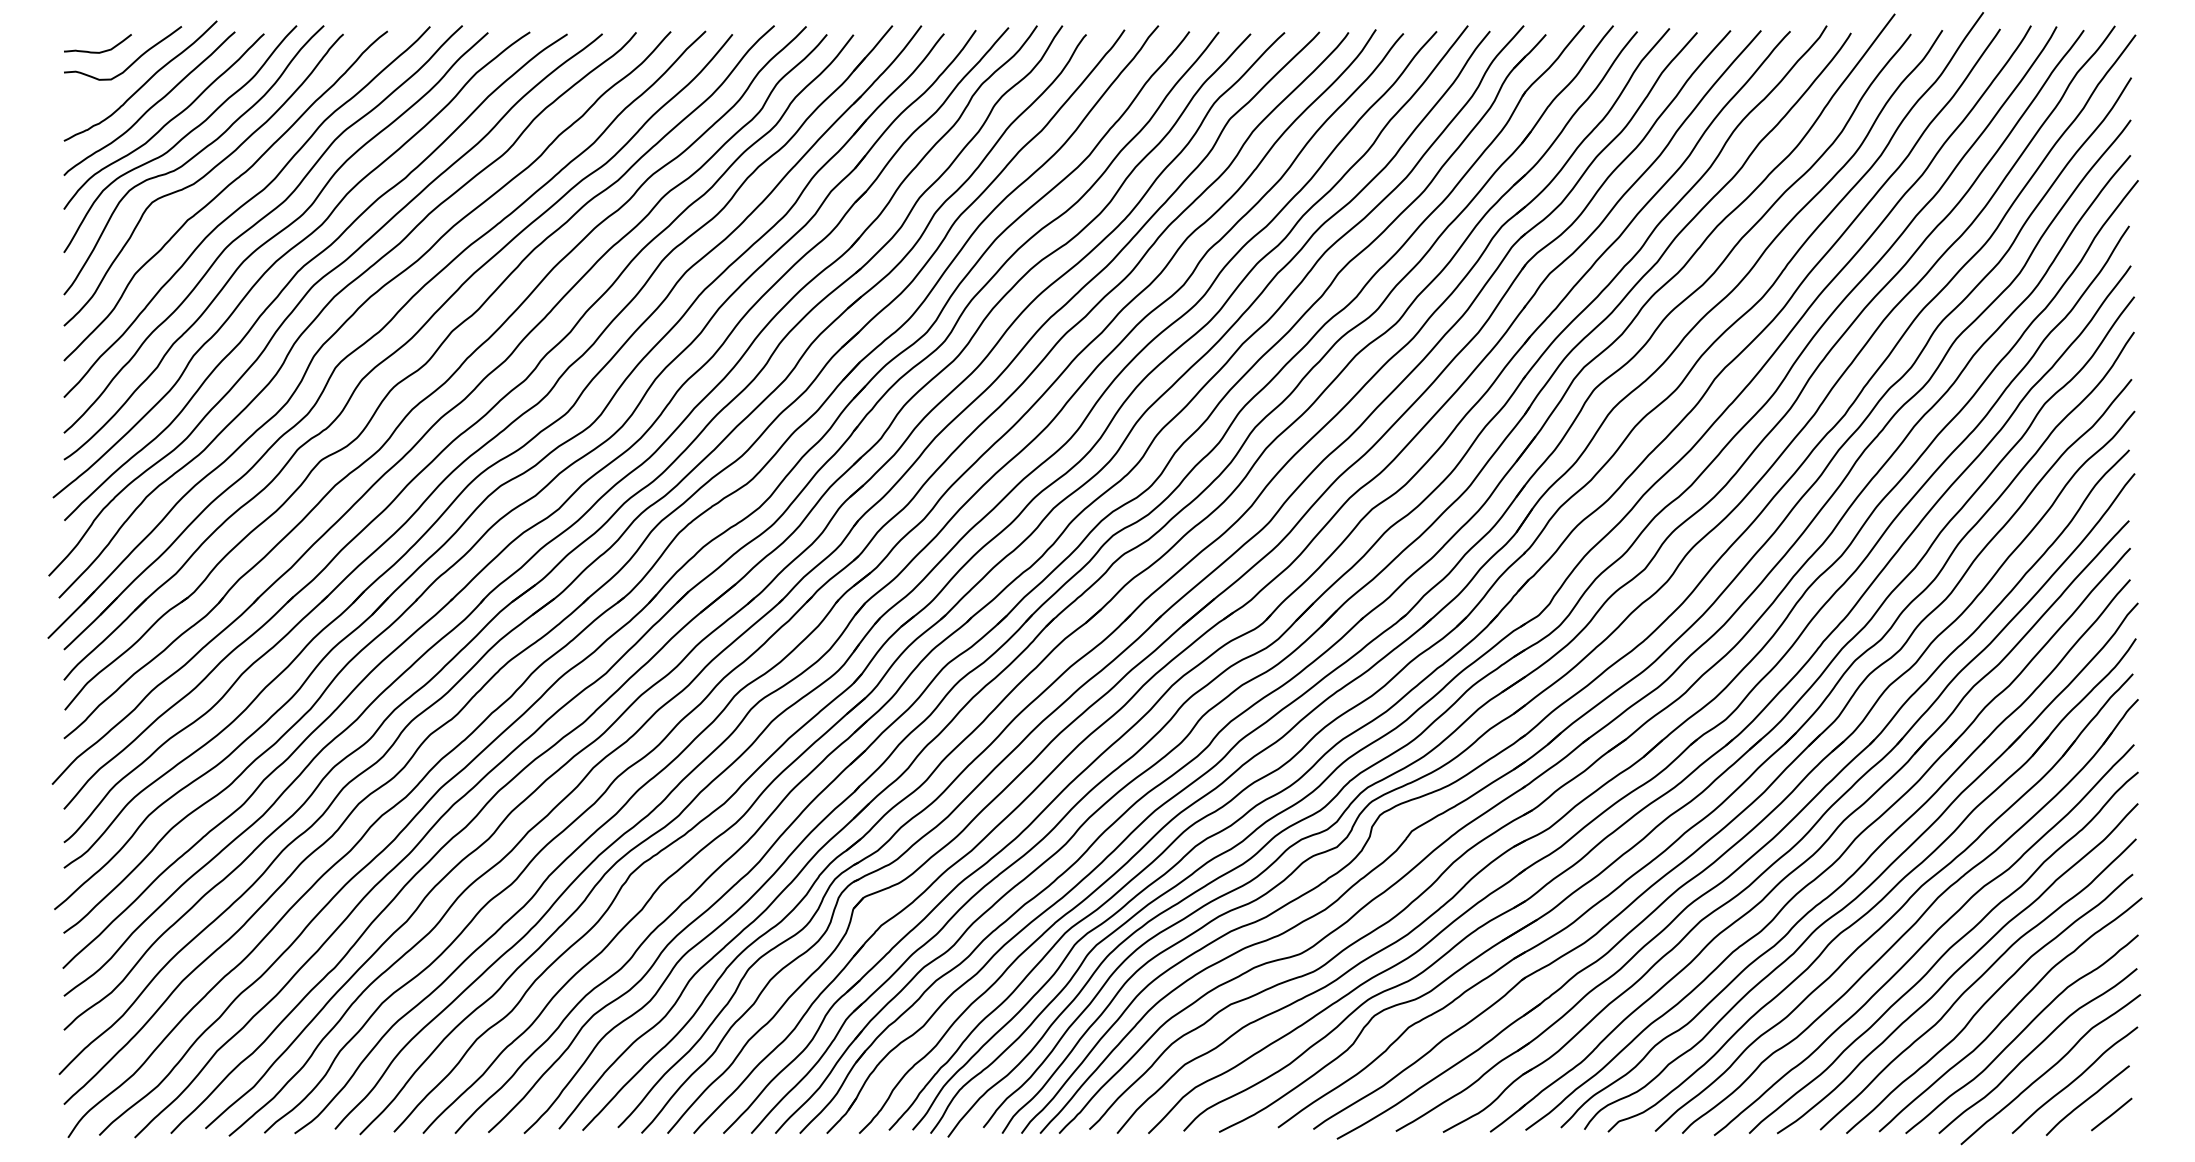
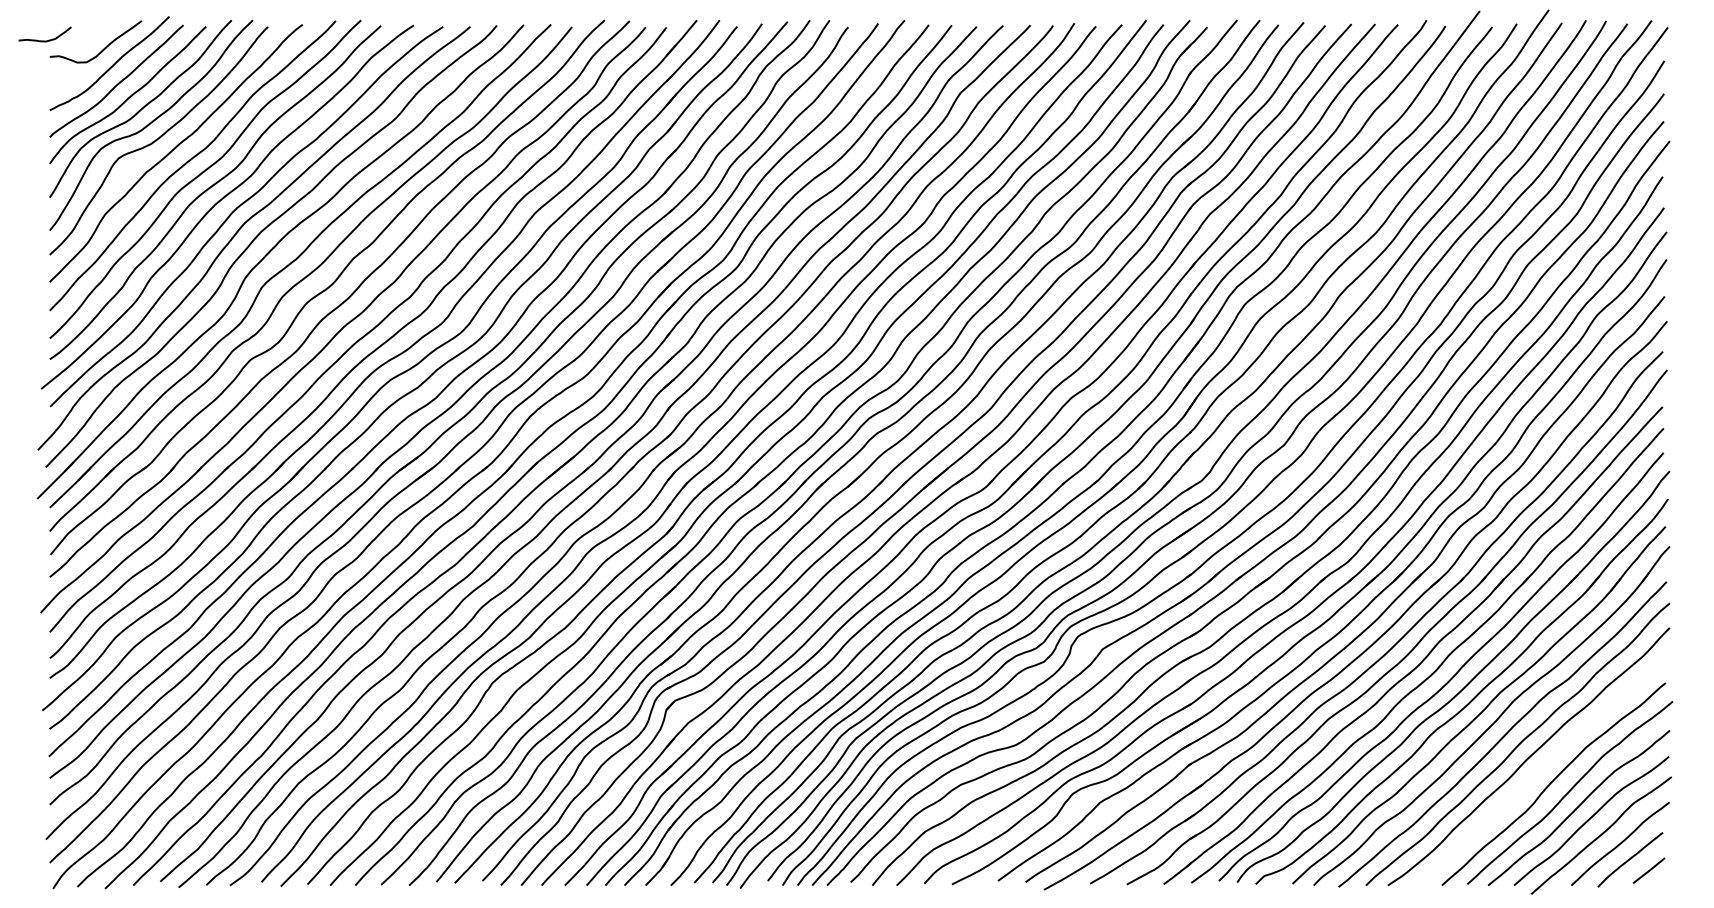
curve: (97, 51) -> (44, 40), moved
curve: (1976, 982) -> (1543, 767), removed

